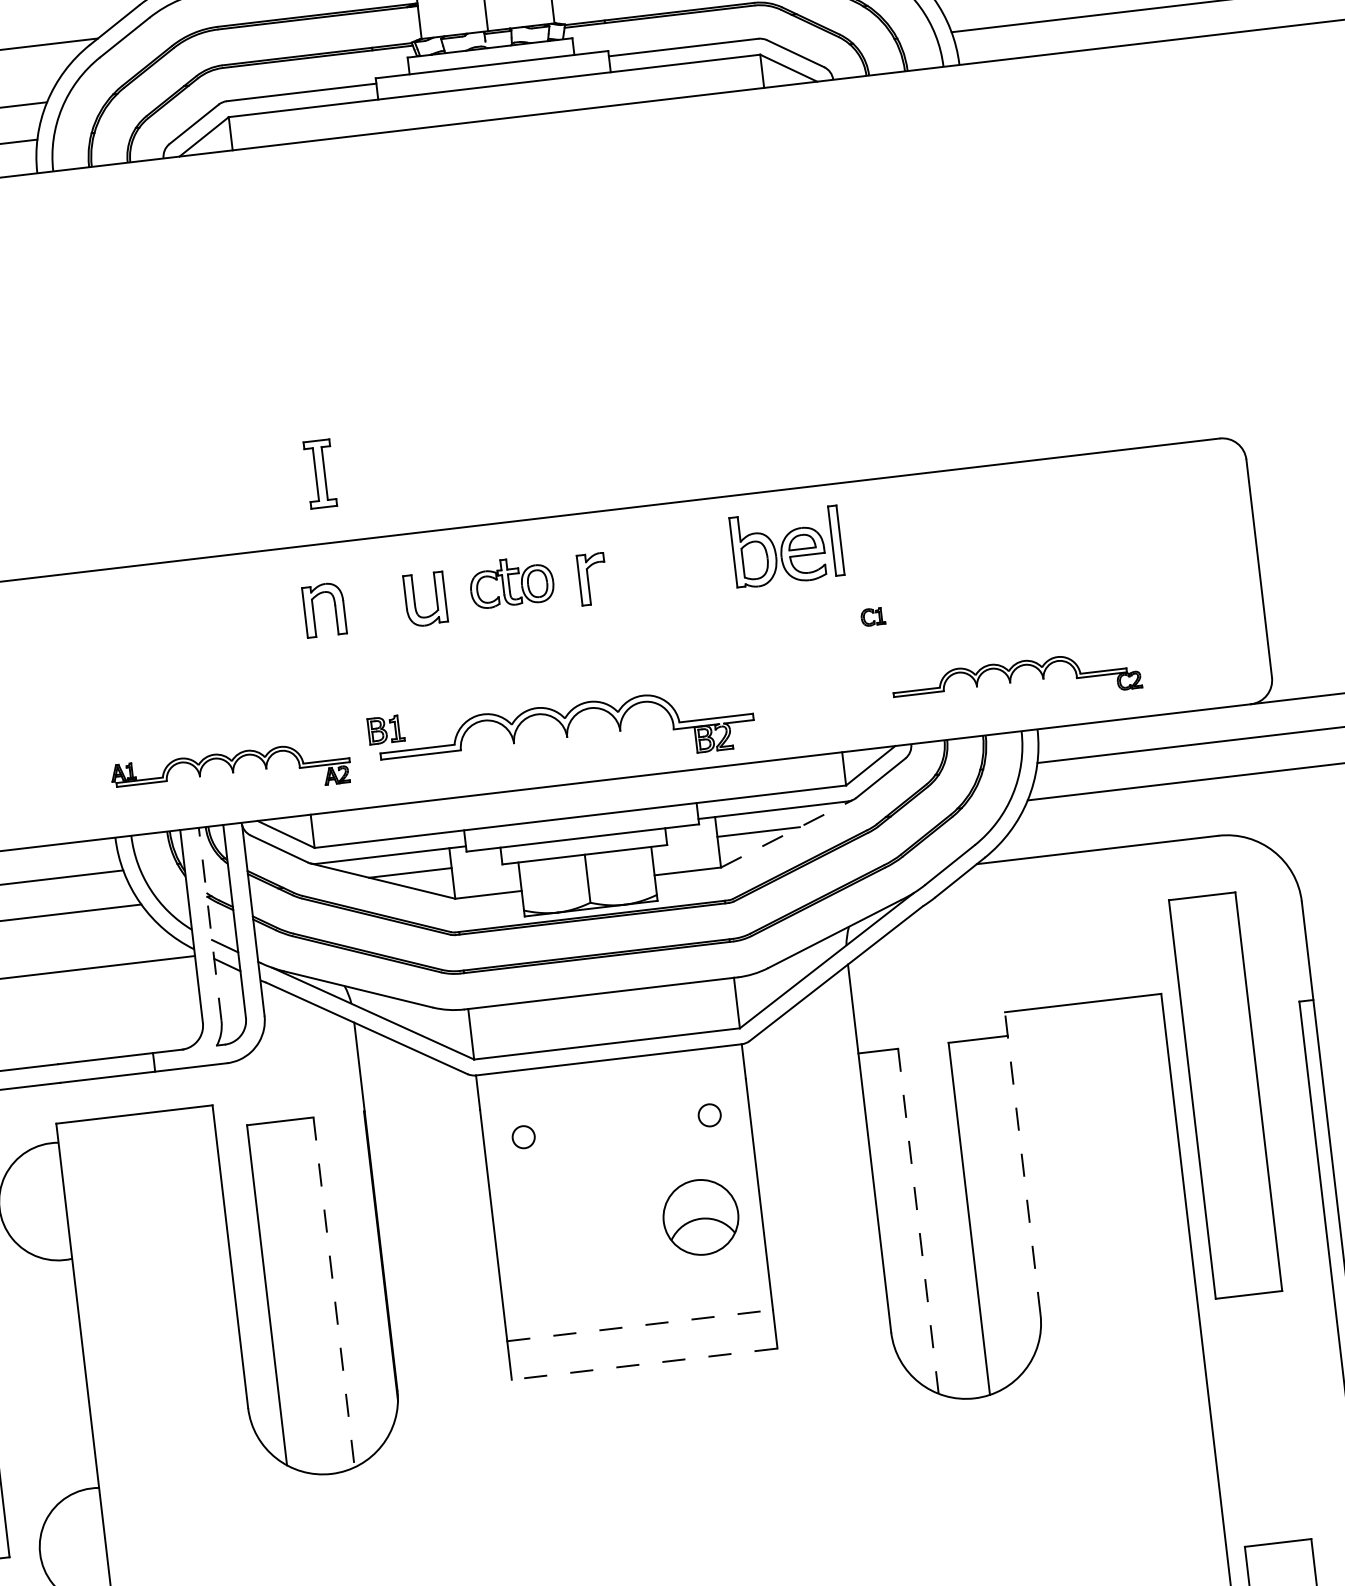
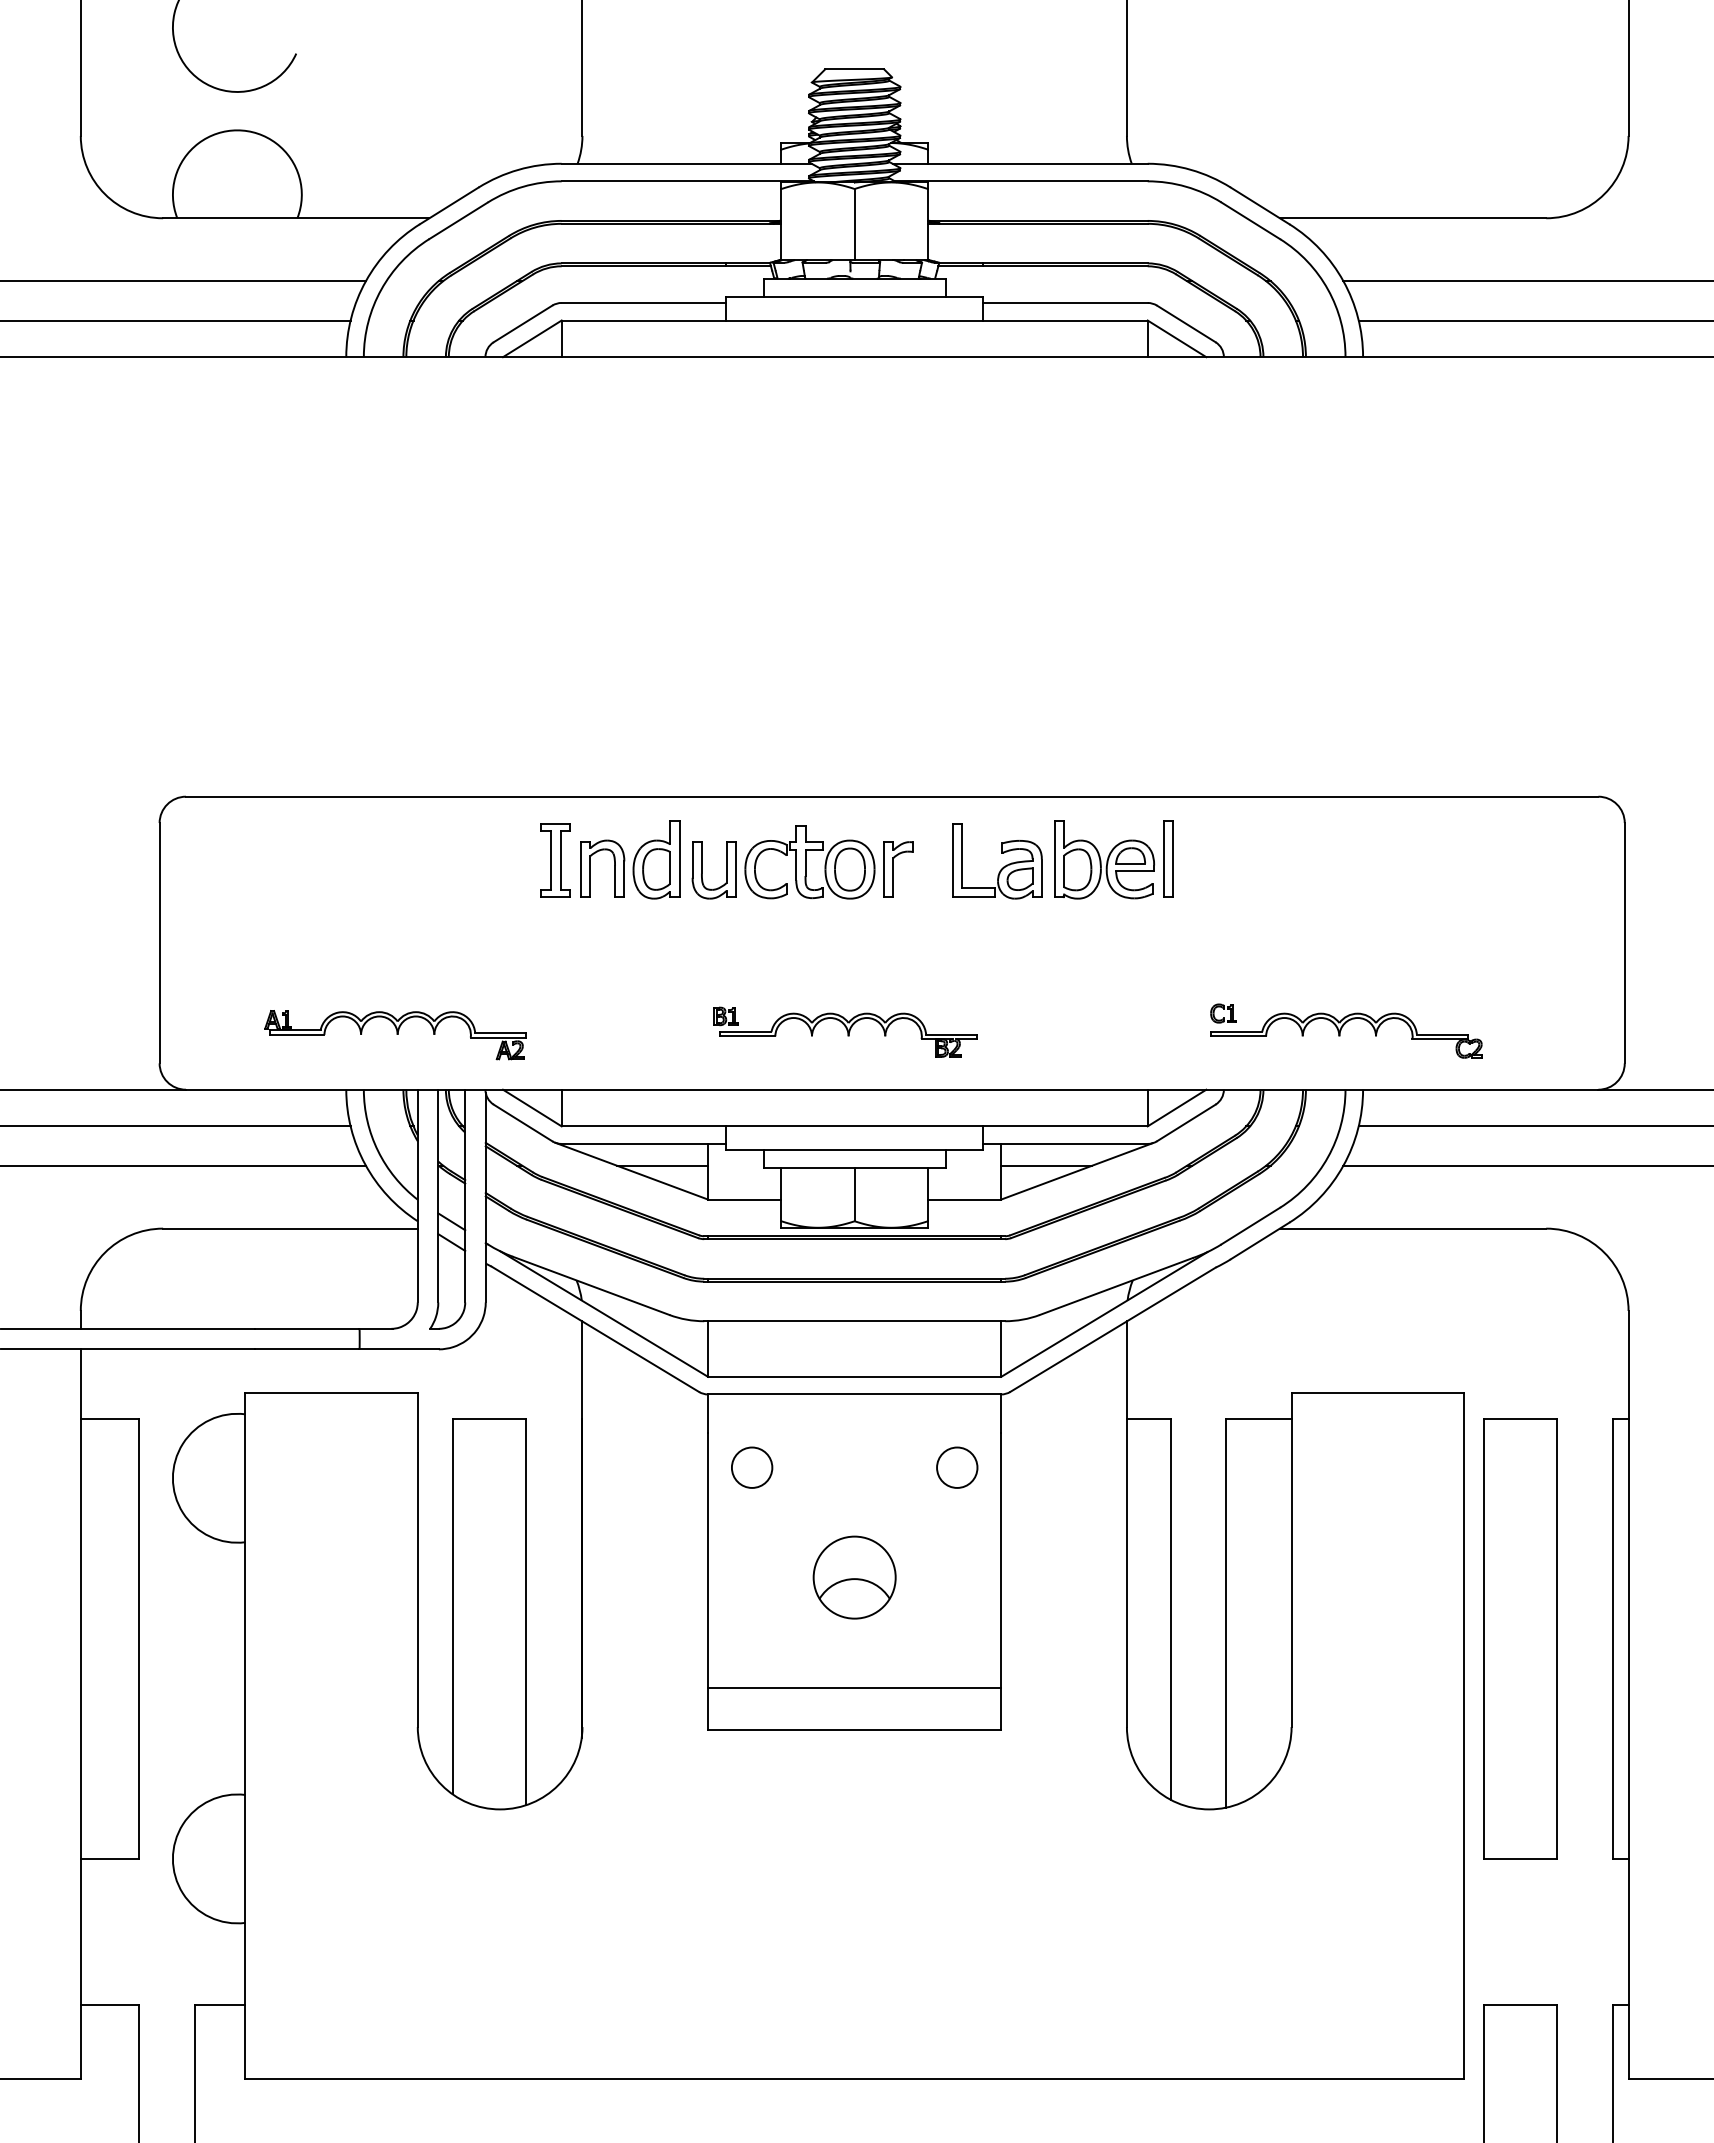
part: (320, 474) -> (555, 860), moved
part: (687, 565) -> (1003, 866), added
part: (511, 582) -> (809, 862), size x1.43
part: (372, 595) -> (656, 859), added
part: (872, 616) -> (1223, 1013), moved
part: (561, 731) -> (845, 1031), size x0.62
part: (231, 774) -> (395, 1035), moved
line: (786, 834) -> (1076, 1171), dashed -> solid
line: (210, 923) -> (438, 1195), dashed -> solid
part: (1225, 1095) -> (1520, 1638), moved
circle: (709, 1115) -> (957, 1467), size x1.67
circle: (523, 1137) -> (751, 1467), size x1.67
line: (1022, 1163) -> (1291, 1560), dashed -> solid
part: (700, 1217) -> (854, 1577), moved
line: (918, 1222) -> (1170, 1610), dashed -> solid
line: (334, 1292) -> (526, 1612), dashed -> solid
line: (639, 1325) -> (854, 1687), dashed -> solid
line: (644, 1364) -> (854, 1730), dashed -> solid

